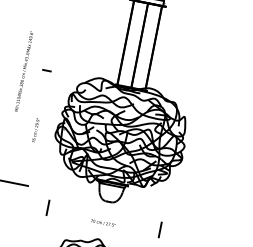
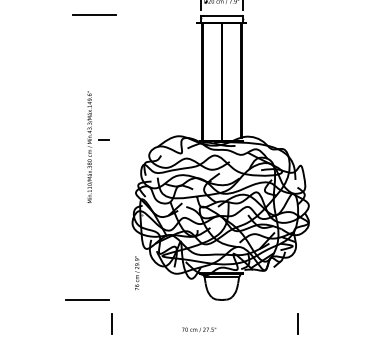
text: (24, 70) -> (89, 146), moved
text: (36, 130) -> (137, 273), moved
line: (47, 207) -> (111, 323), moved
text: (103, 222) -> (199, 329), moved

